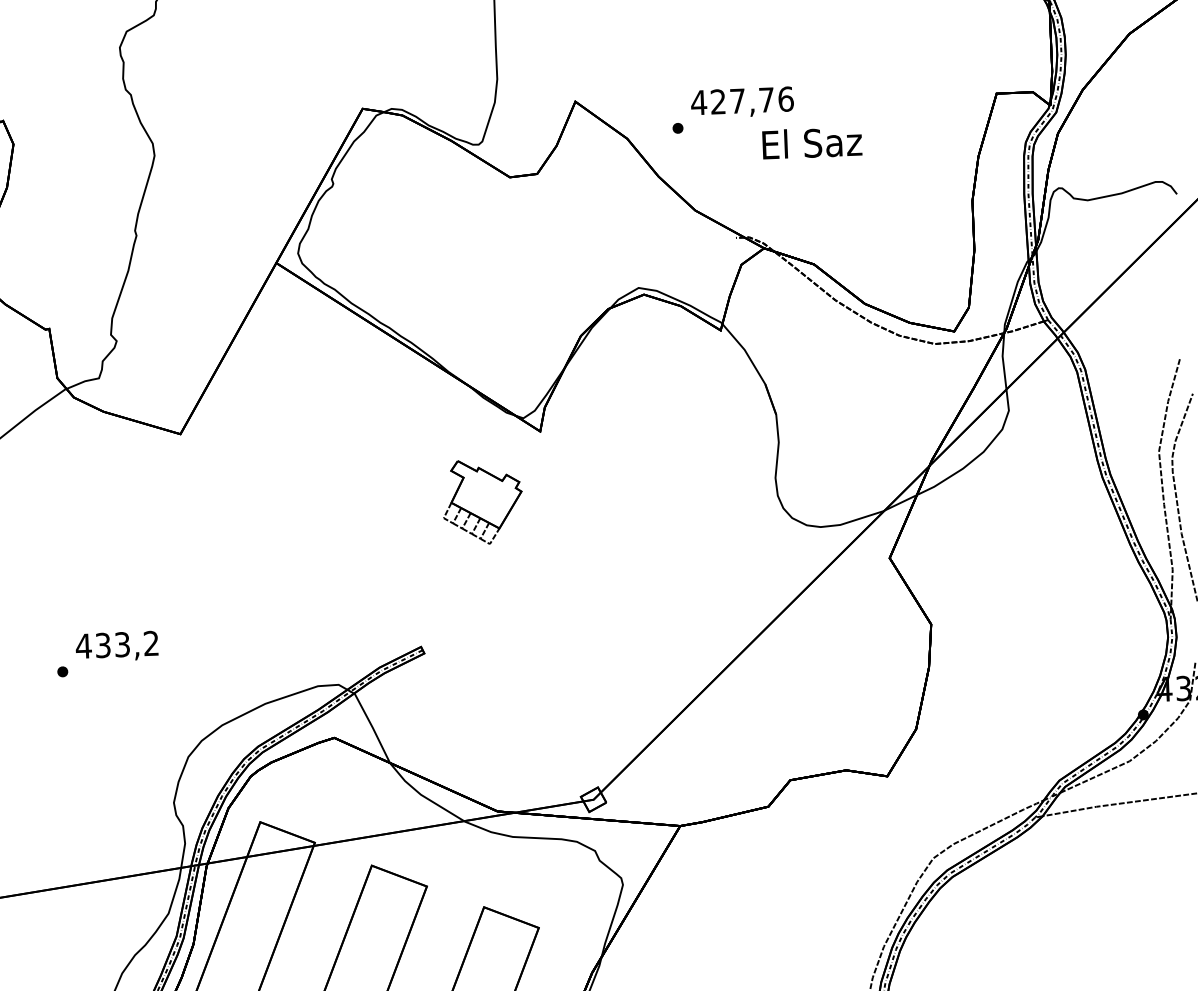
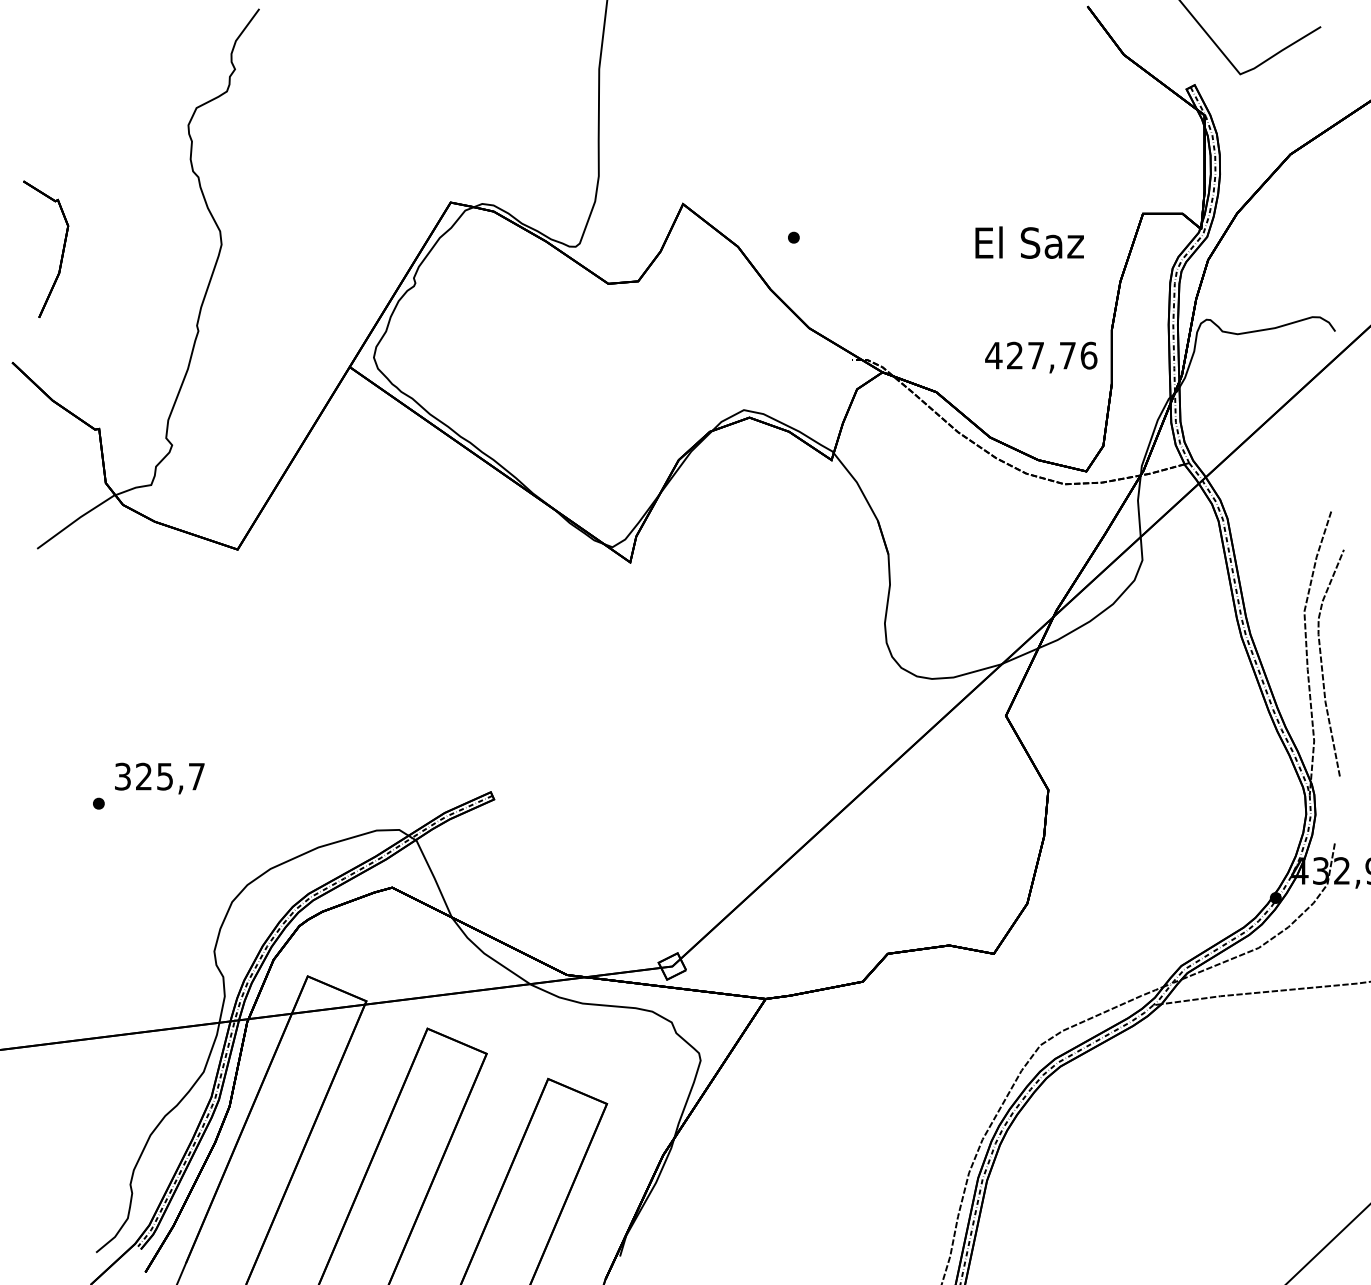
text: (742, 102) -> (1041, 357), moved
text: (812, 142) -> (1029, 242), moved
part: (482, 501) -> (564, 636), removed
text: (117, 644) -> (159, 776), 433,2 -> 325,7

